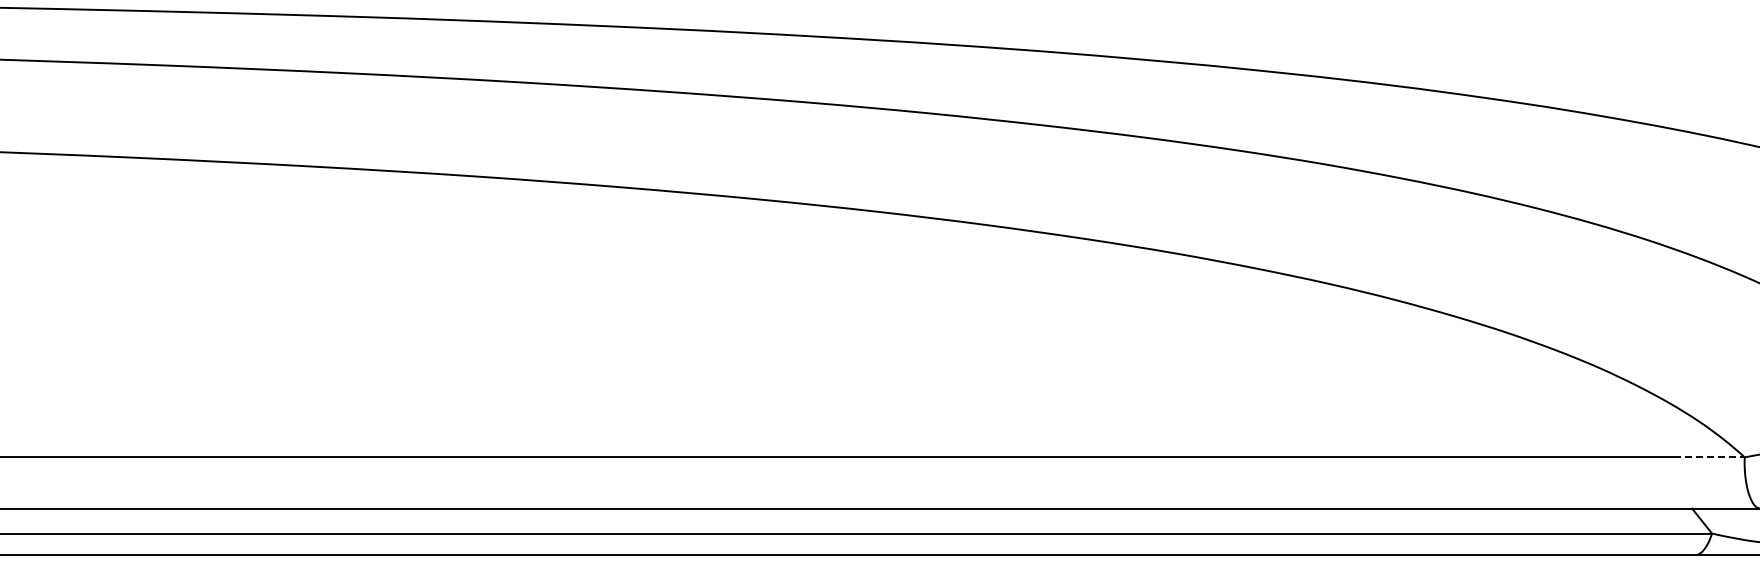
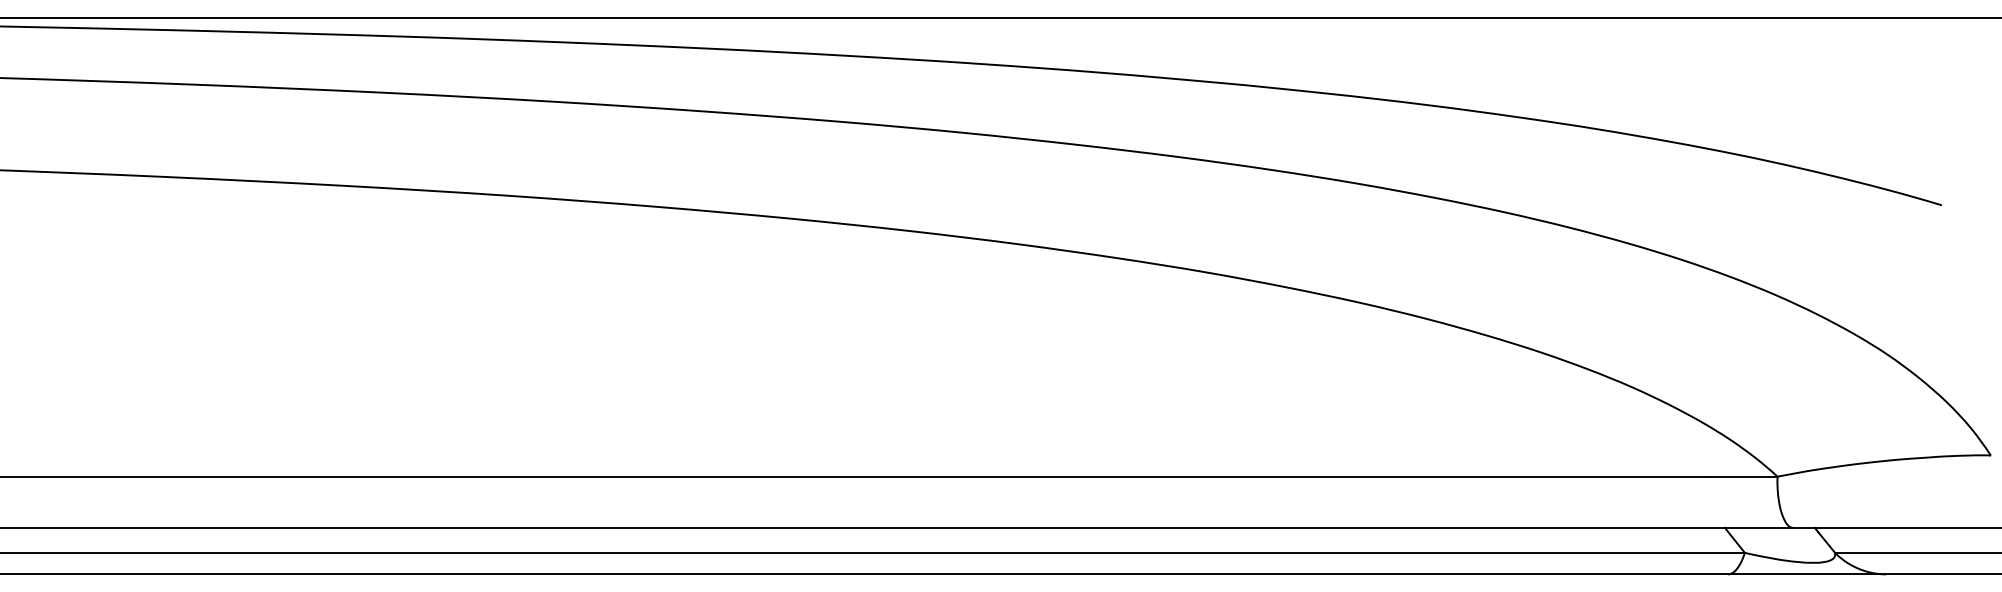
line: (1709, 457) -> (1742, 476), dashed -> solid

